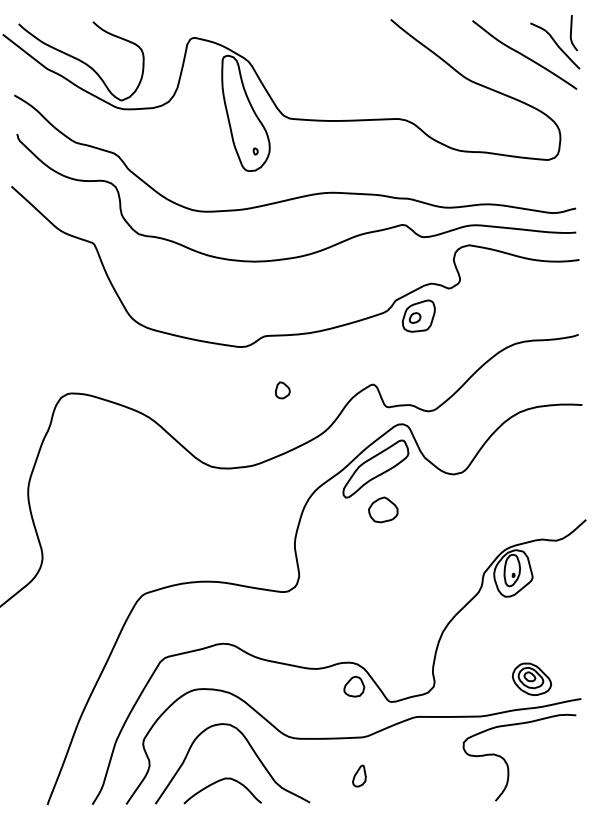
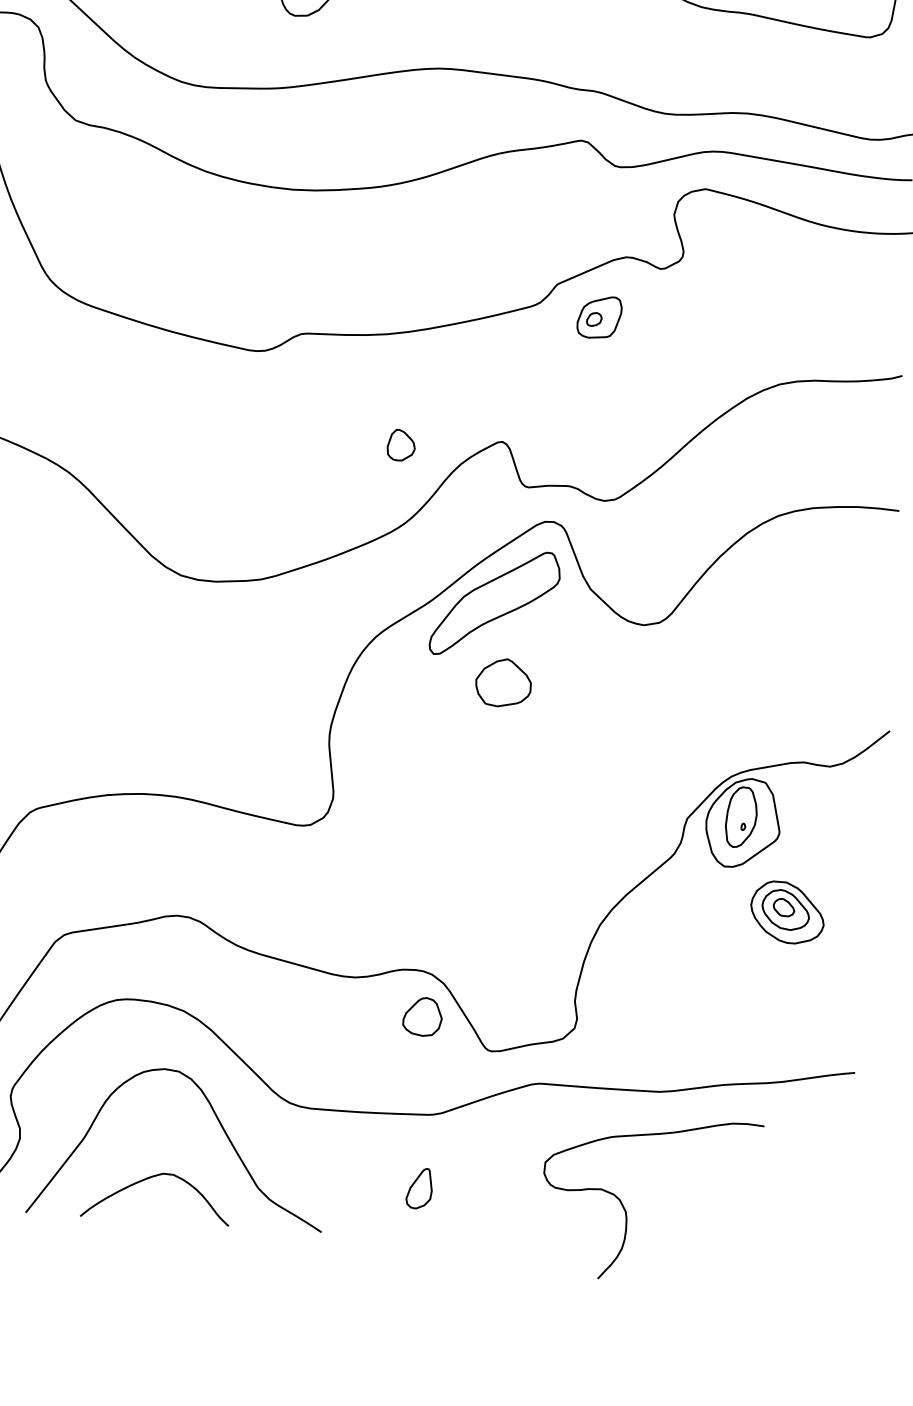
part: (418, 315) -> (598, 316), size x0.7
part: (282, 390) -> (400, 445), moved
part: (531, 678) -> (786, 911), moved
curve: (508, 764) -> (627, 1210), moved

